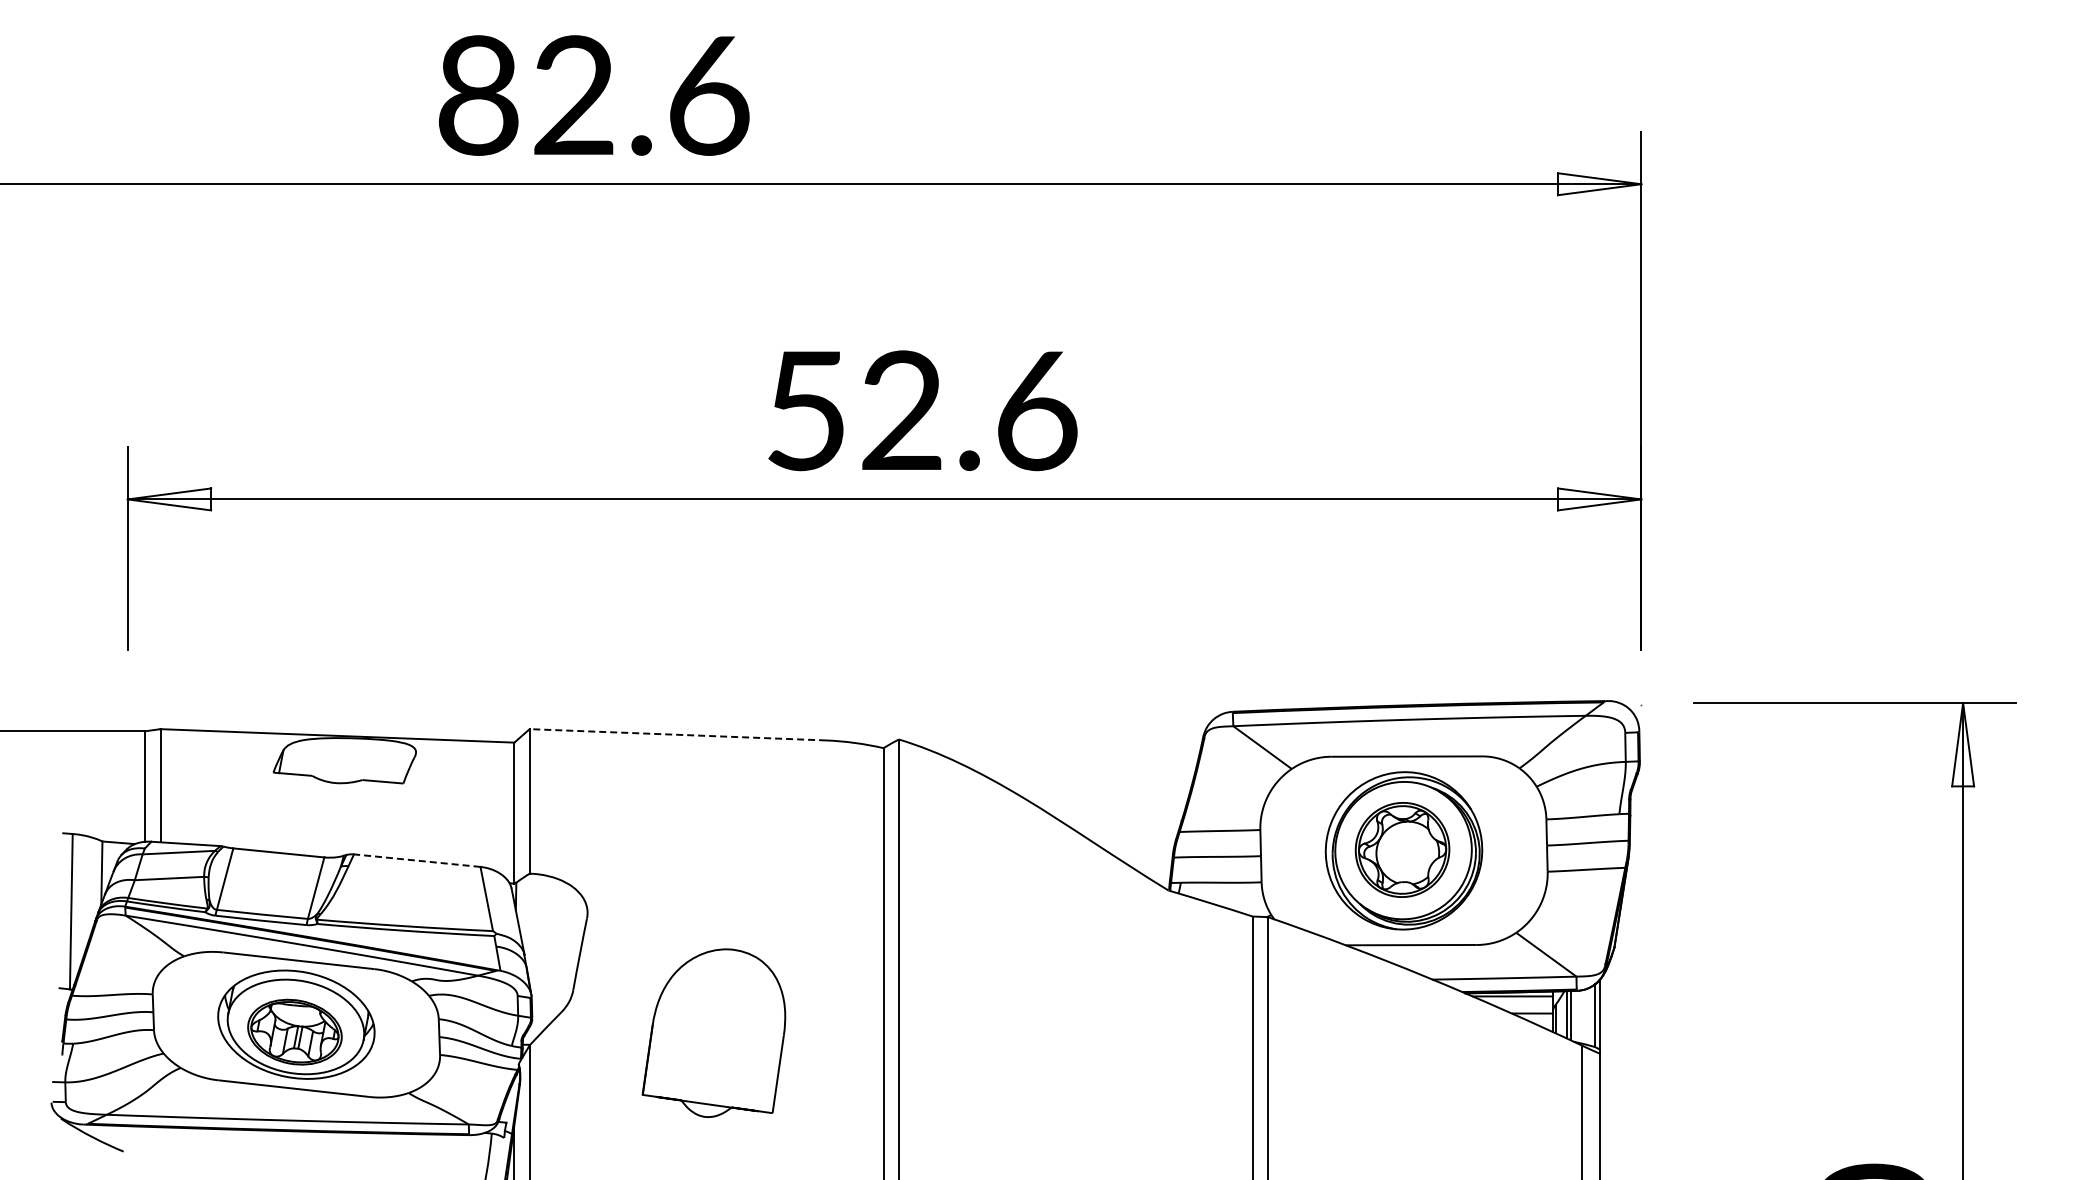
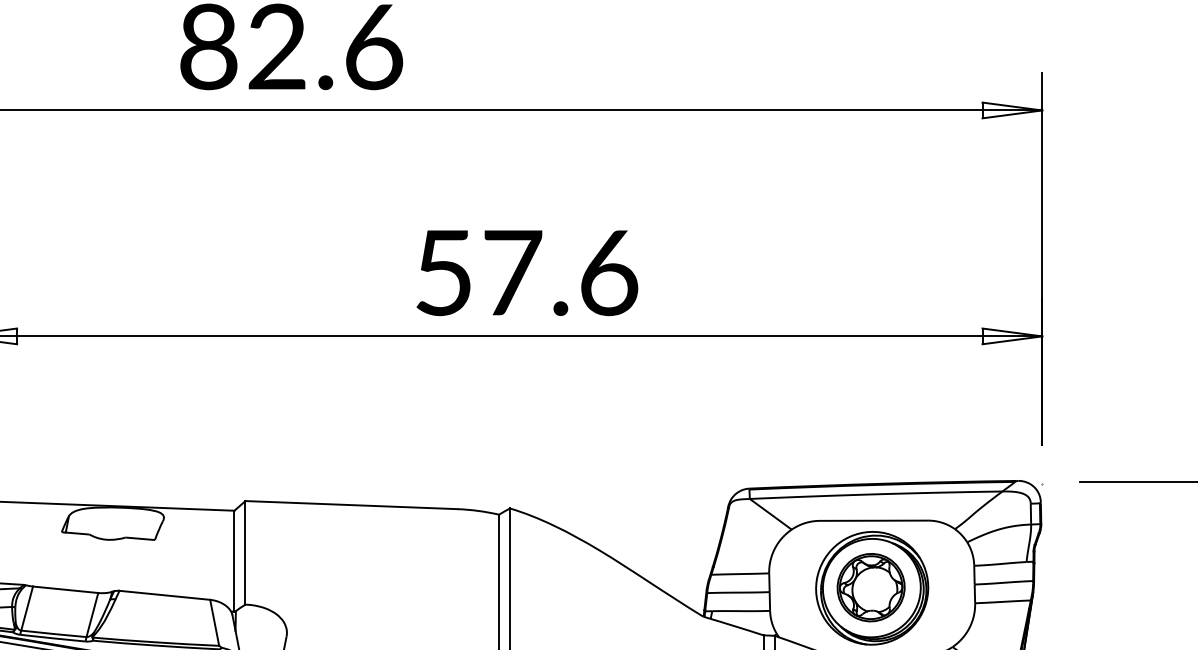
text: (902, 409) -> (512, 271), 52.6 -> 57.6
line: (677, 734) -> (351, 504), dashed -> solid
line: (417, 860) -> (165, 595), dashed -> solid

